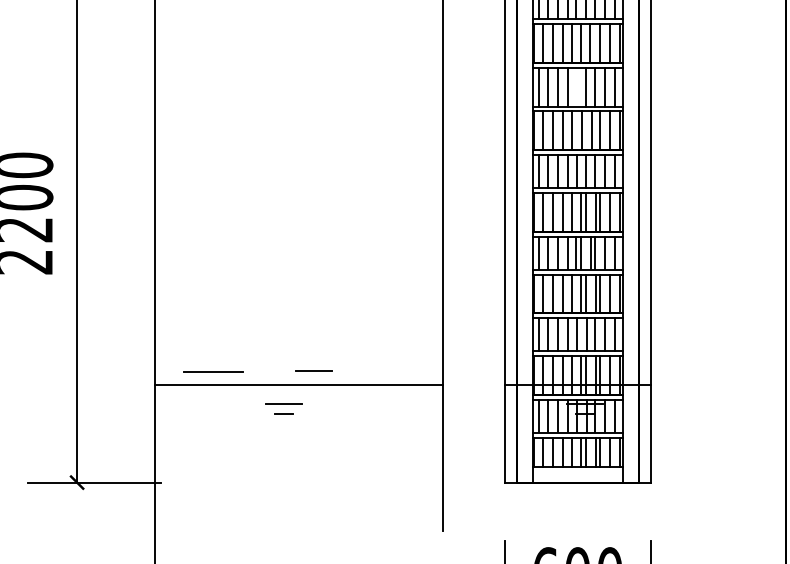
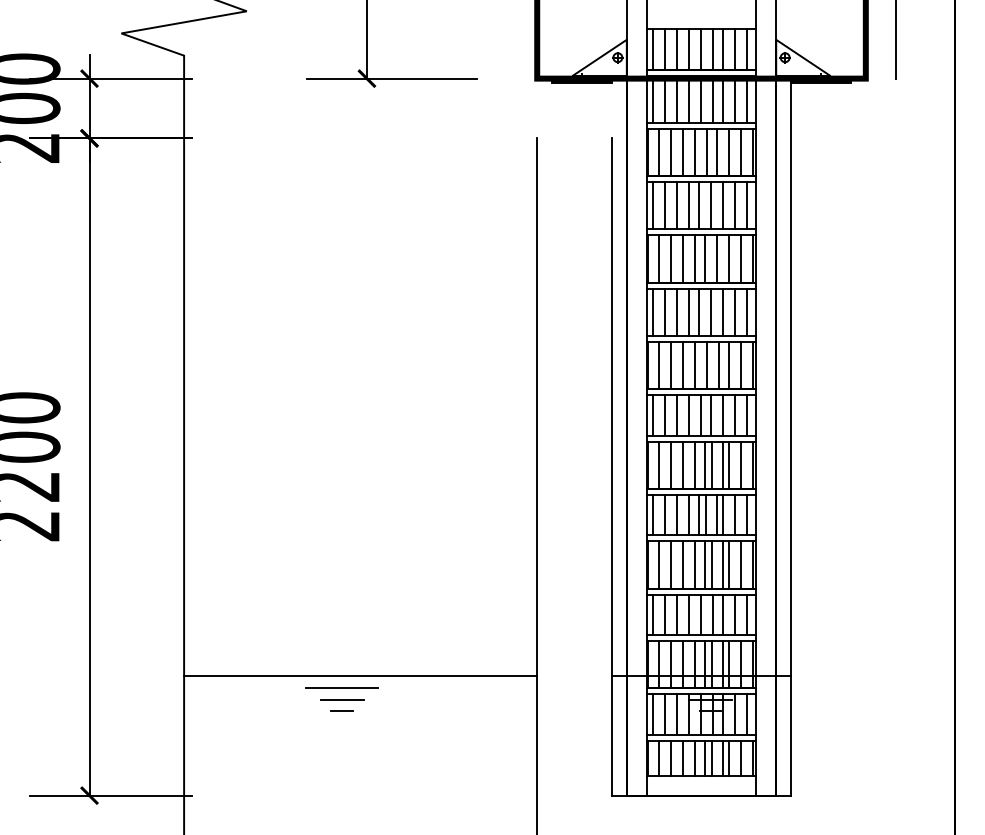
line: (576, 87) -> (699, 312), added
line: (212, 371) -> (341, 687), moved
line: (314, 371) -> (379, 659), removed

